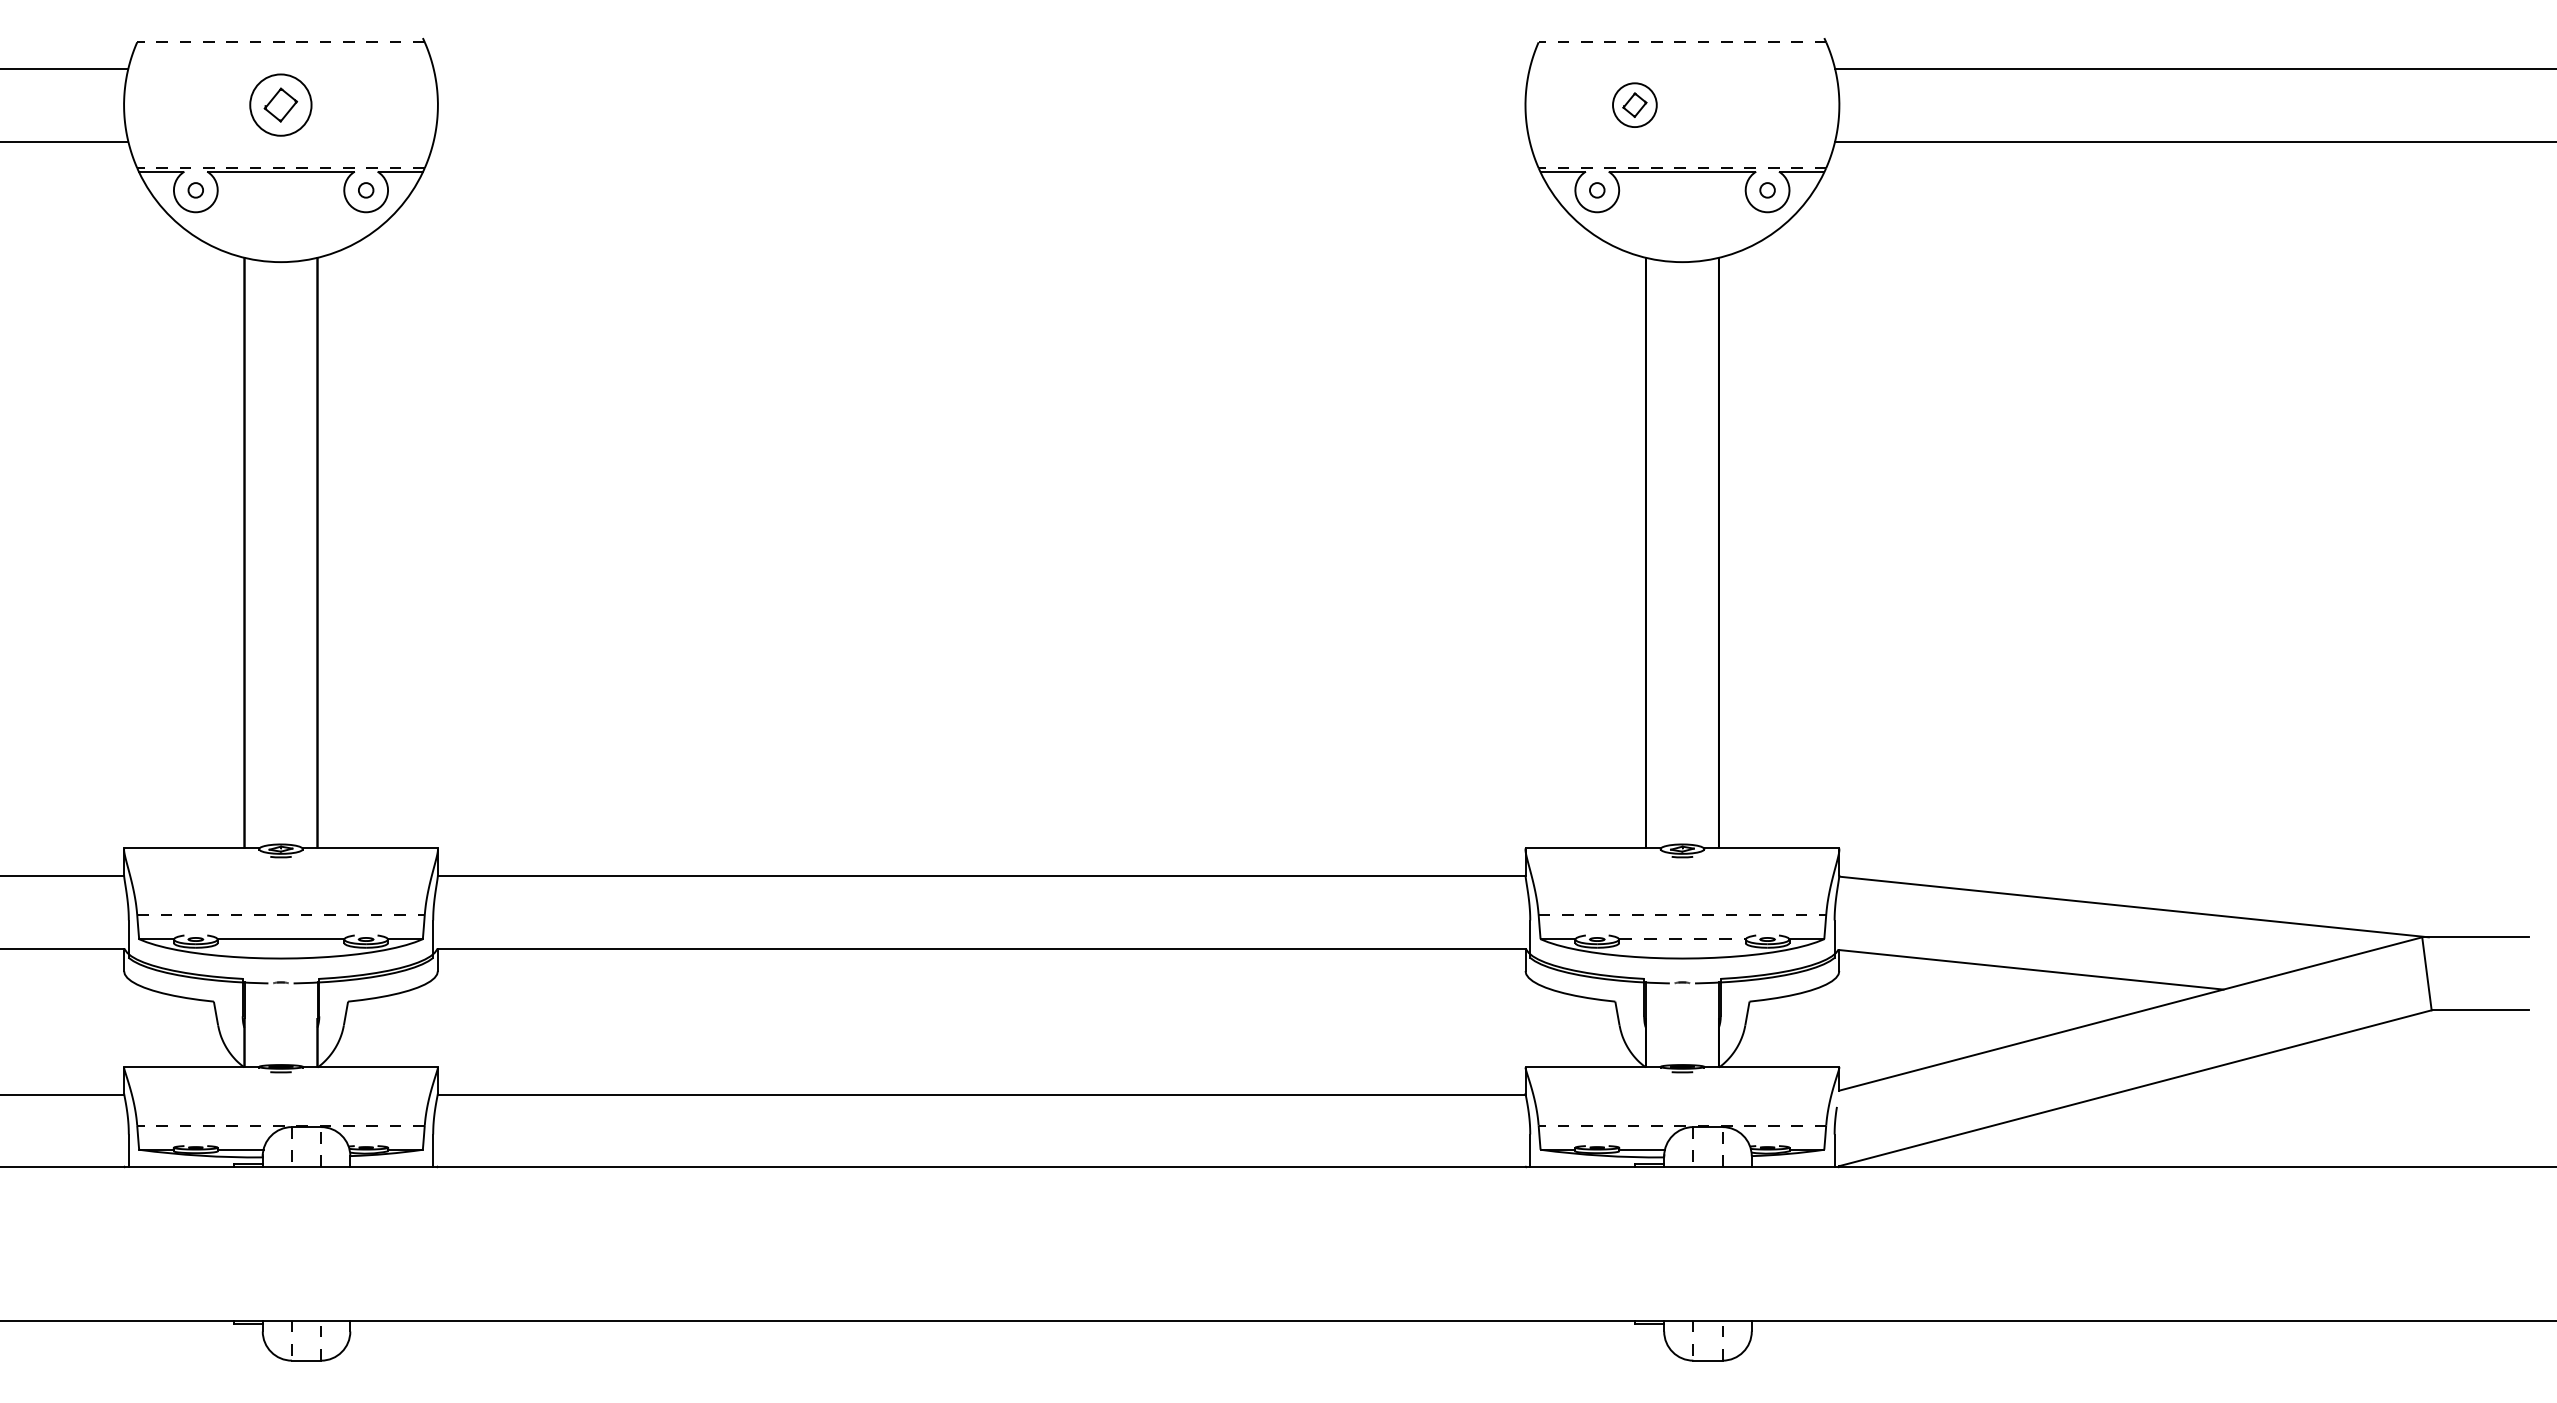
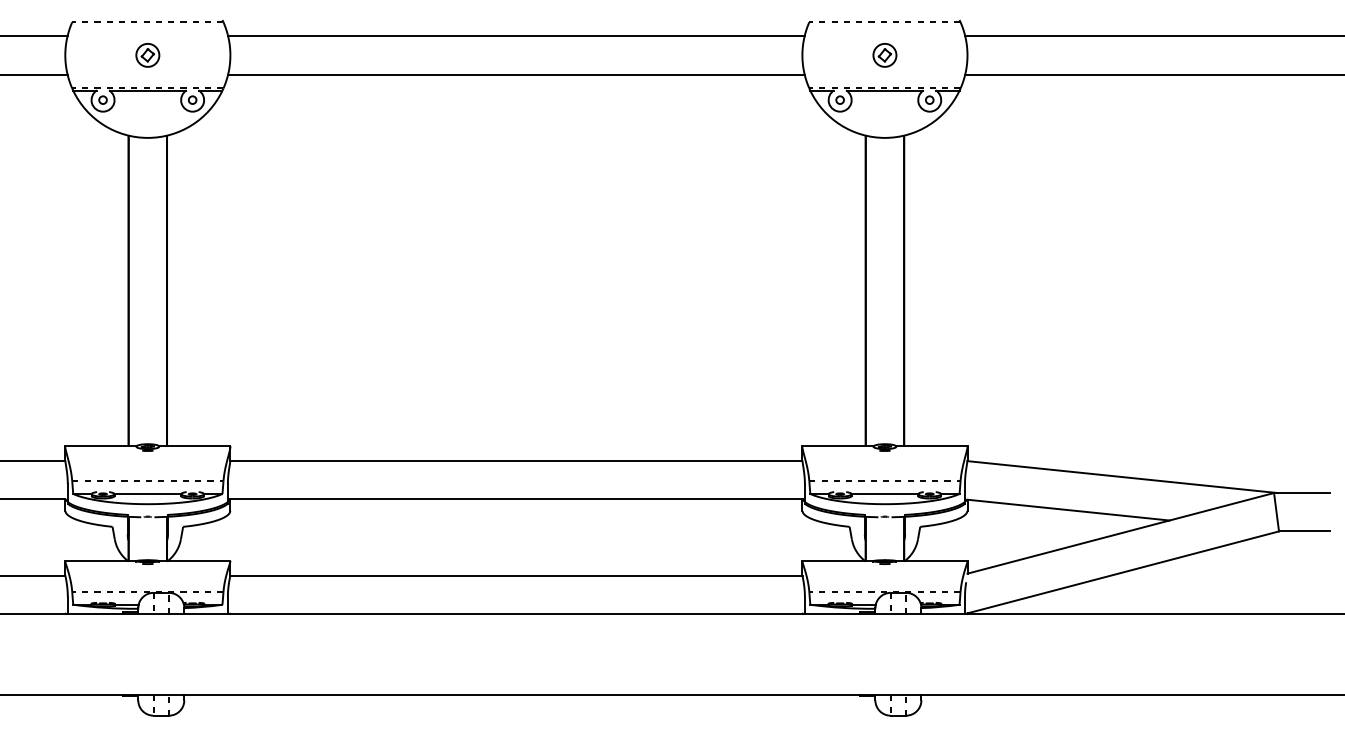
line: (981, 69) -> (516, 36), added
part: (280, 105) -> (147, 55), size x0.71
part: (1634, 105) -> (884, 55), moved
line: (981, 141) -> (516, 74), added
line: (1683, 940) -> (885, 494), dashed -> solid

